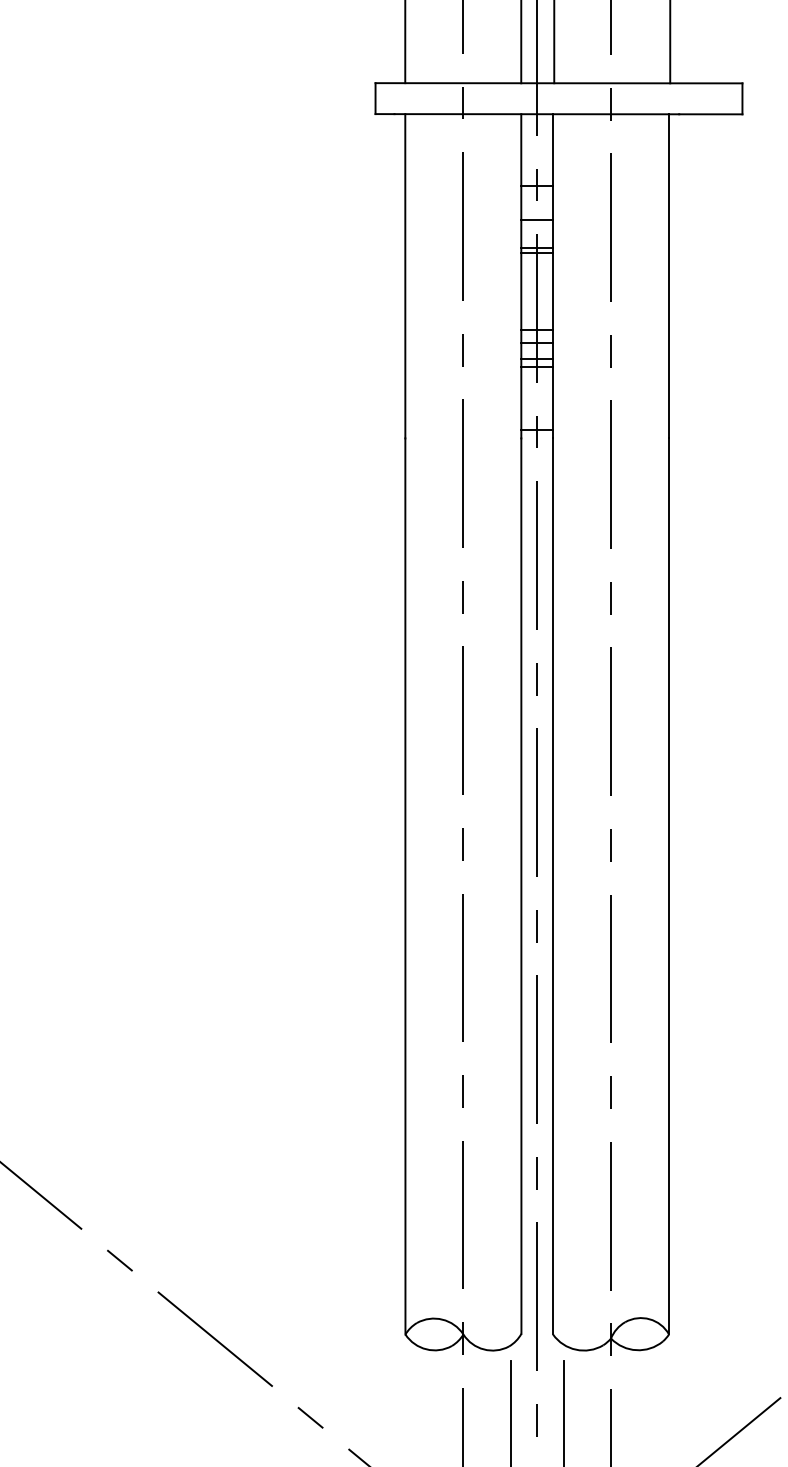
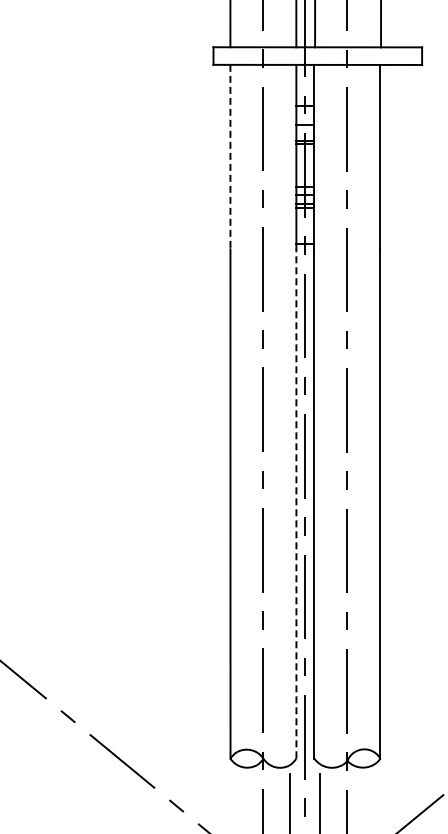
line: (405, 277) -> (230, 157), solid -> dashed
line: (521, 885) -> (296, 503), solid -> dashed

